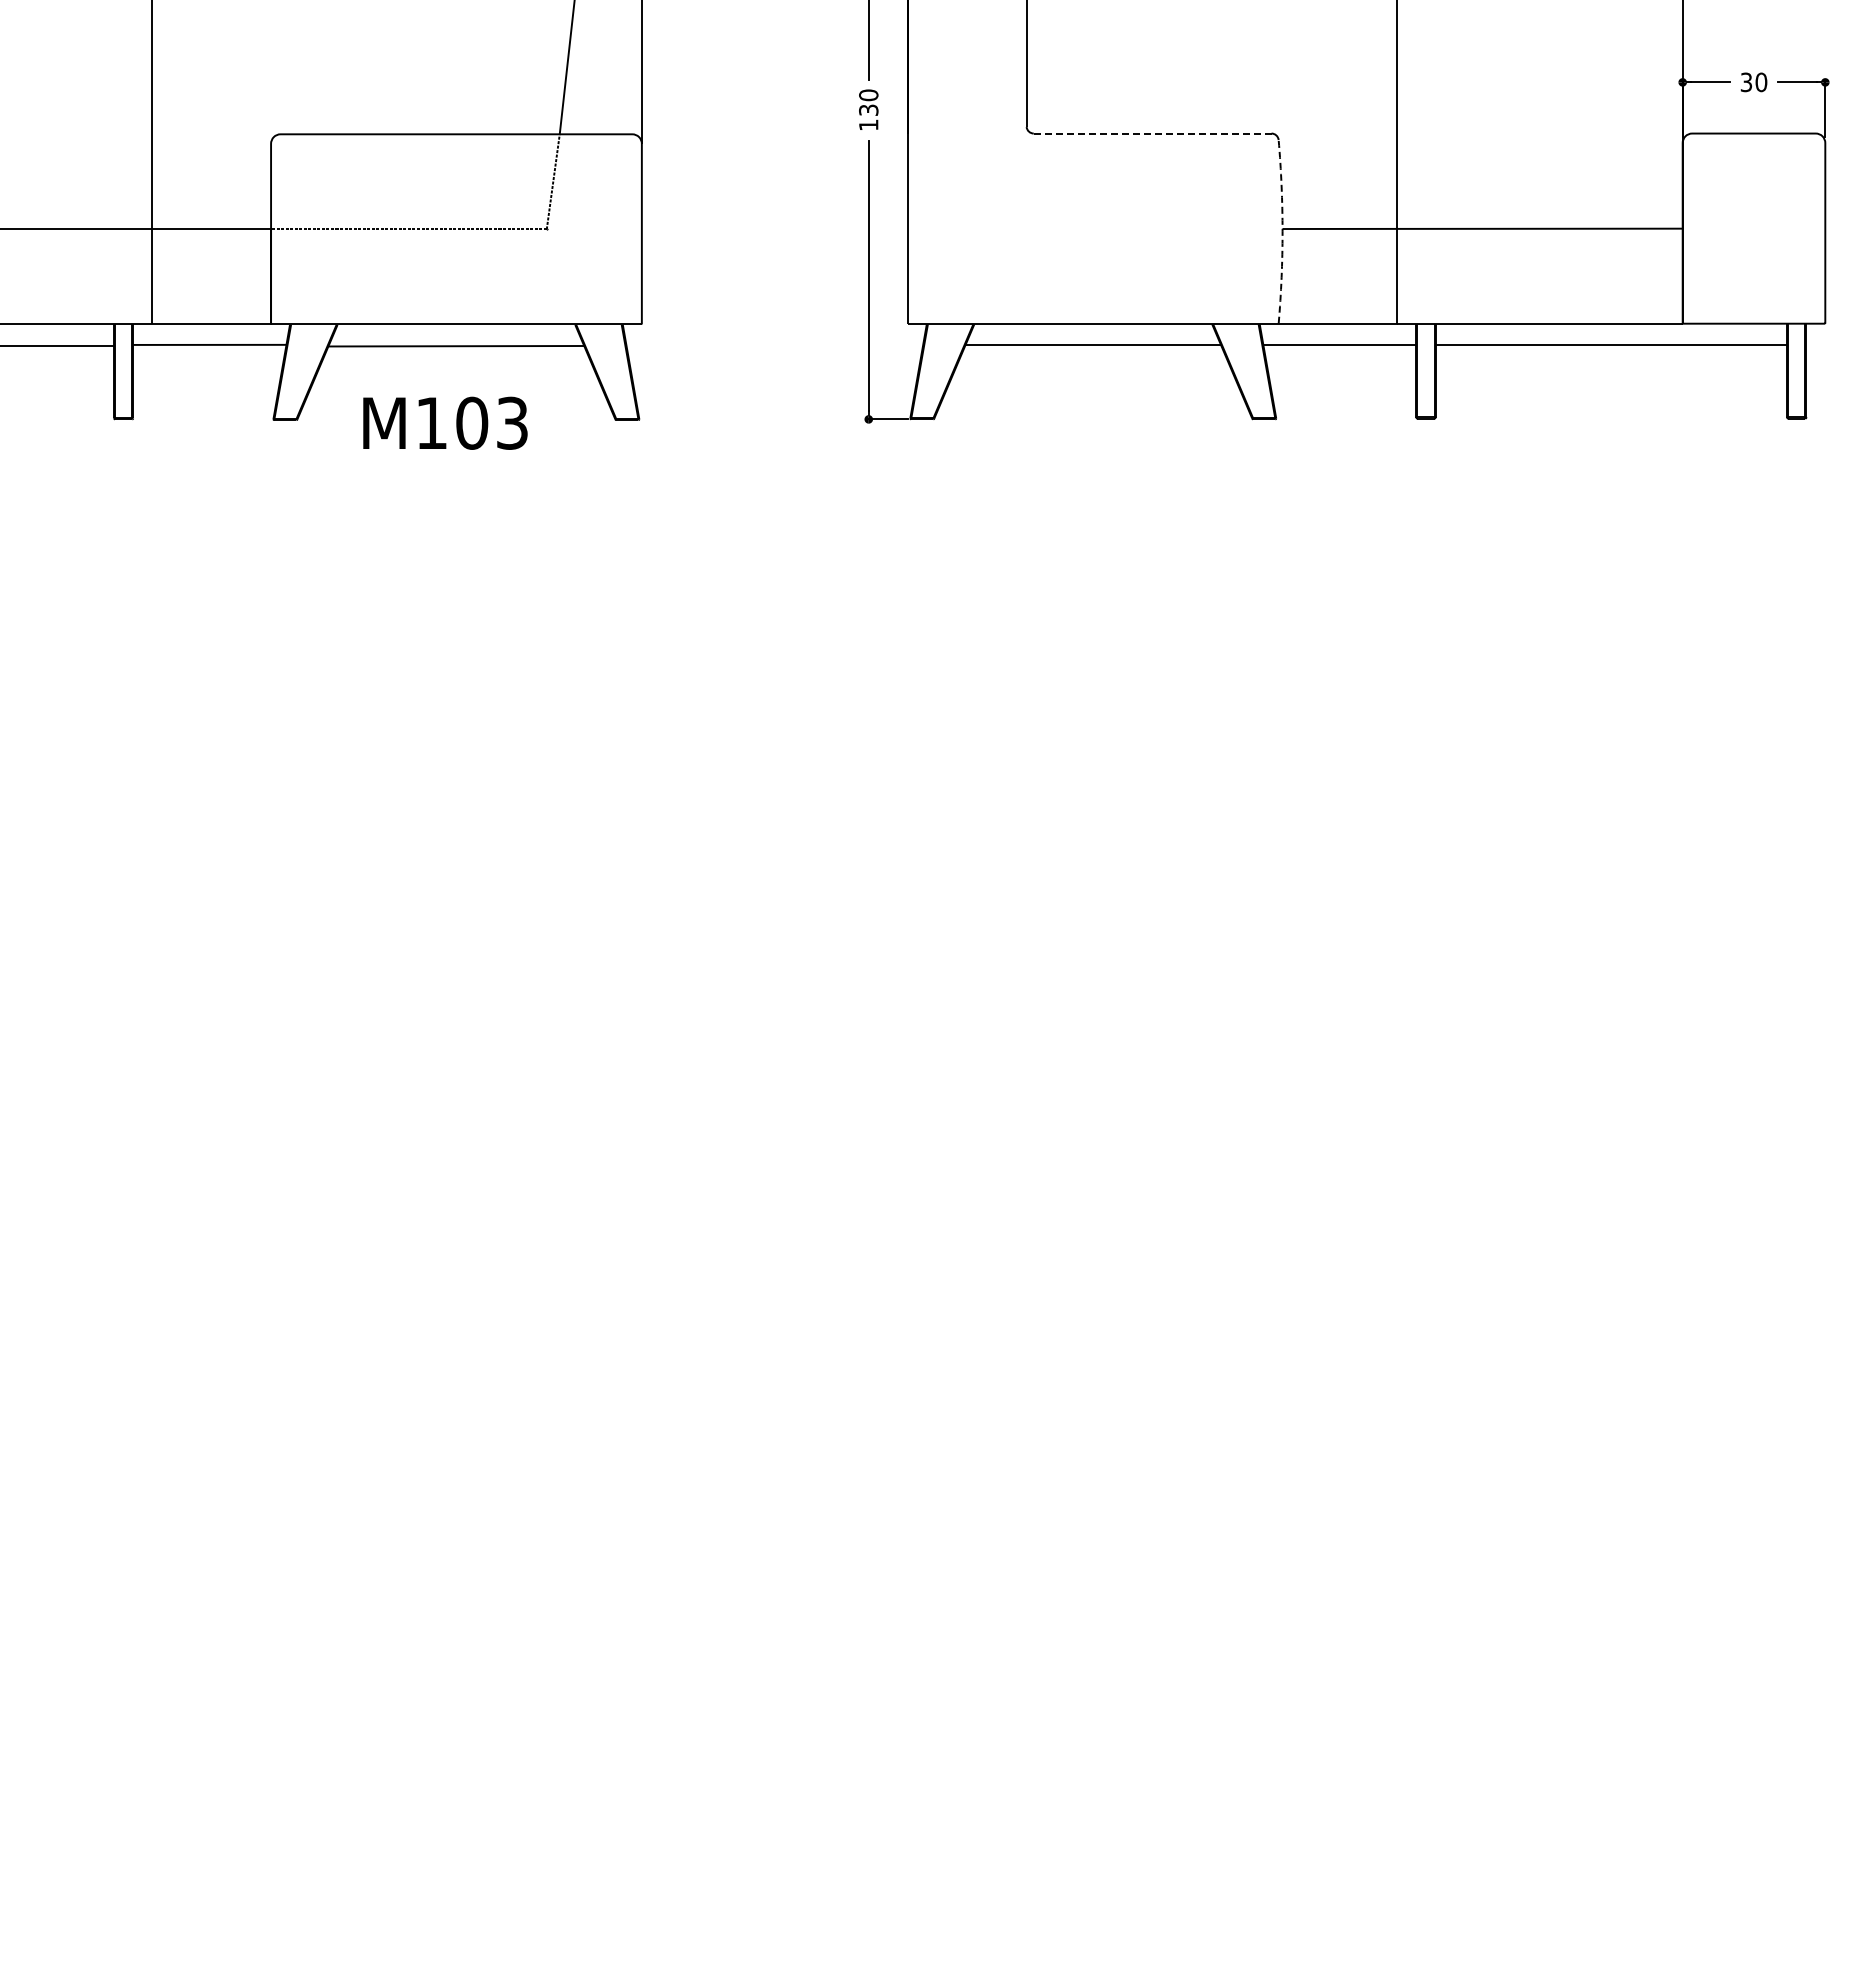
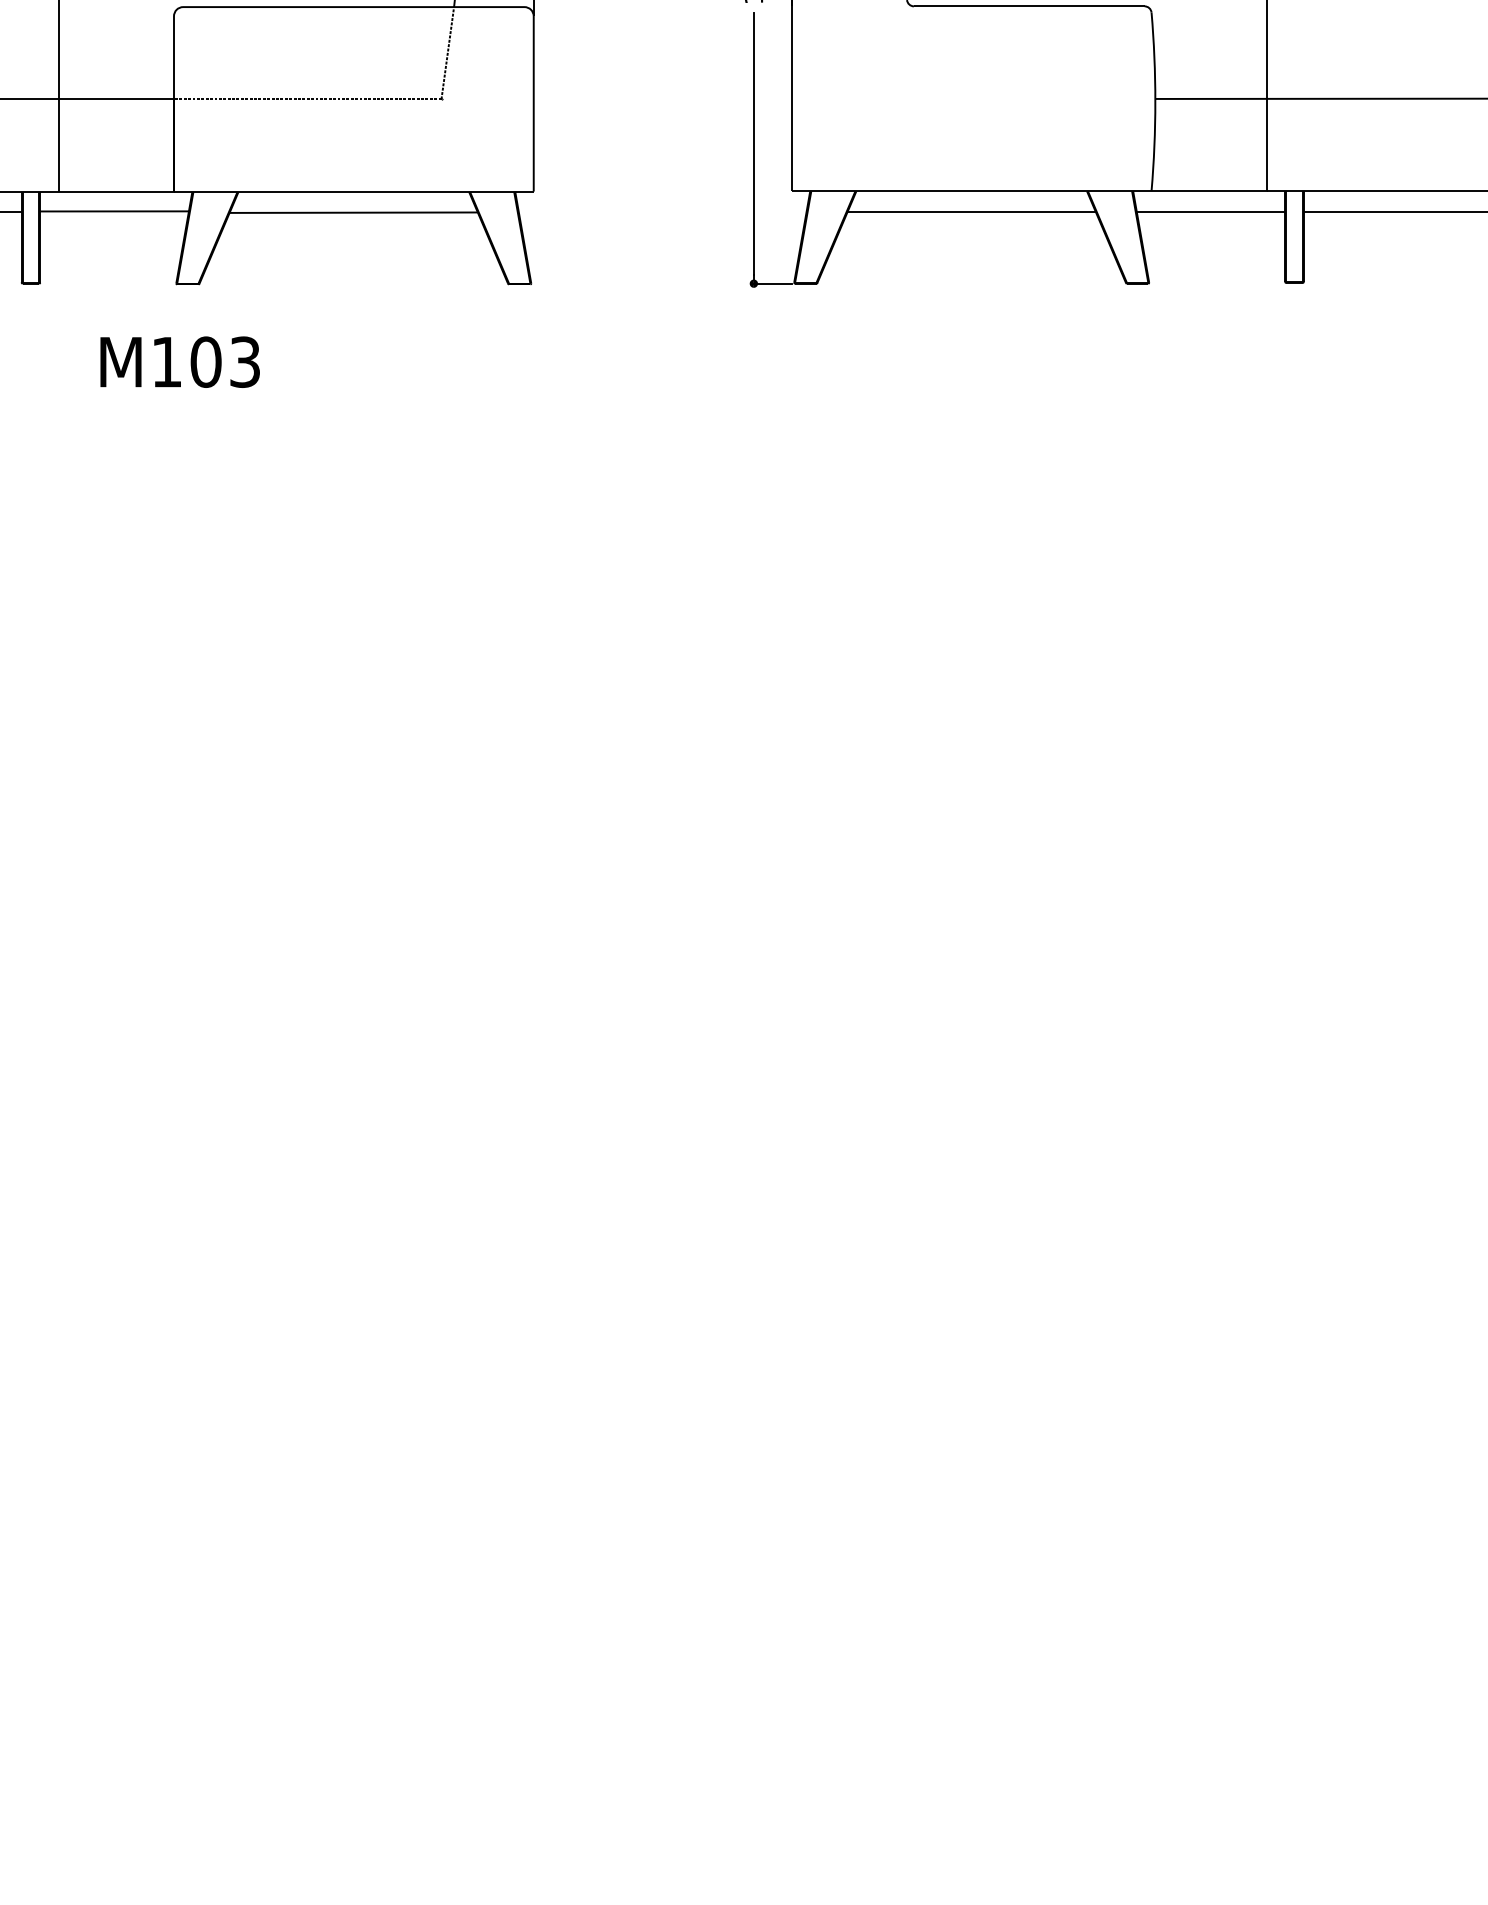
line: (1152, 133) -> (1029, 6), dashed -> solid
arc: (1282, 231) -> (1155, 101), dashed -> solid
text: (445, 422) -> (180, 361), moved

